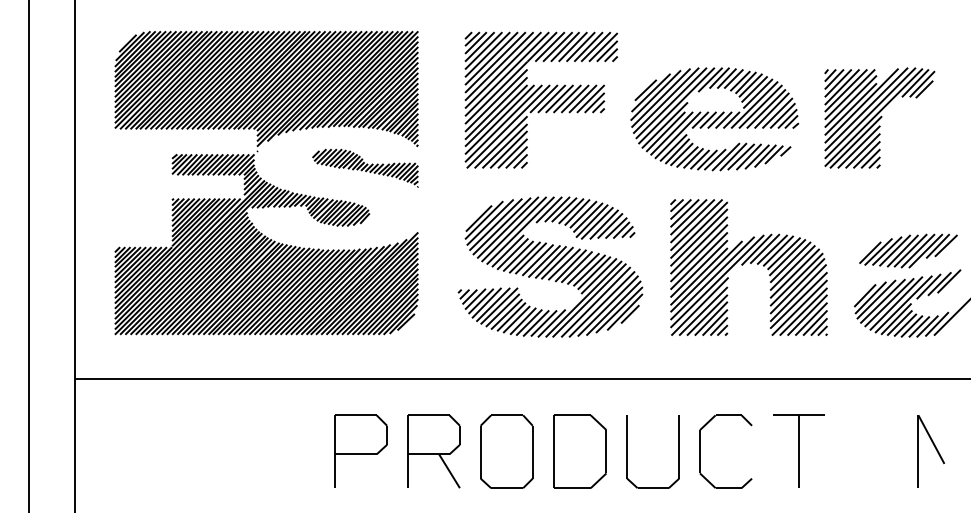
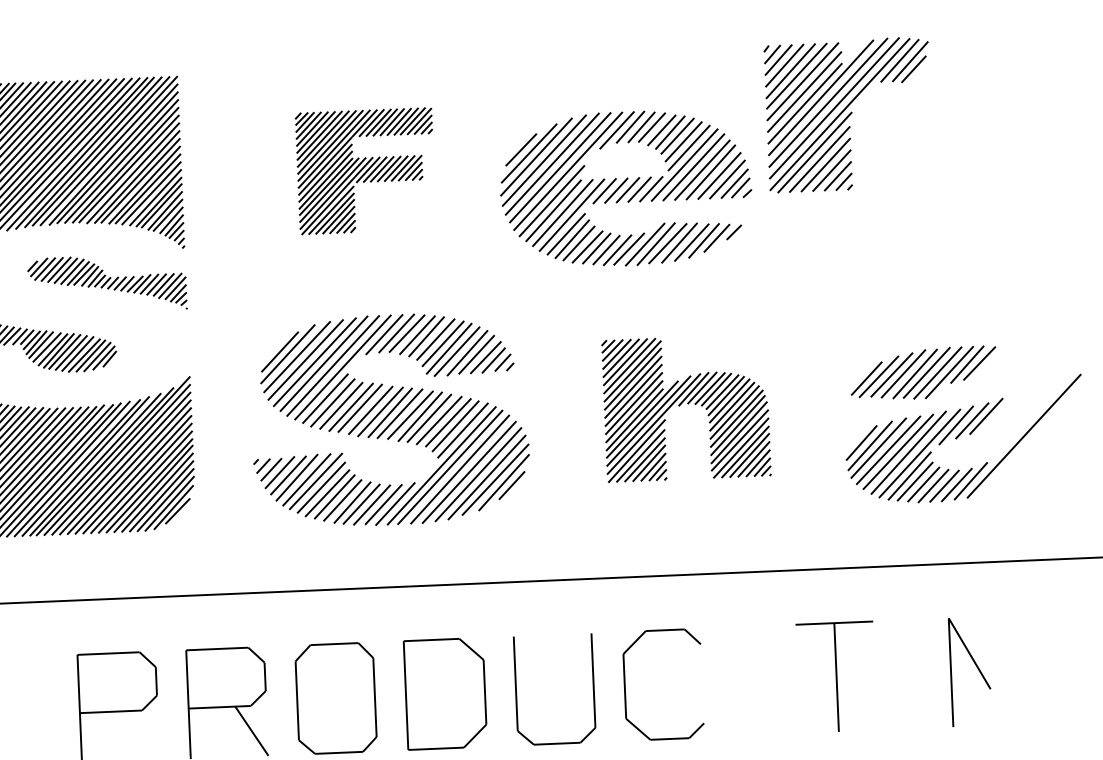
part: (541, 99) -> (365, 170), size x0.6
part: (879, 117) -> (848, 114), moved
part: (748, 267) -> (685, 408), size x0.7
part: (798, 450) -> (836, 675), moved

